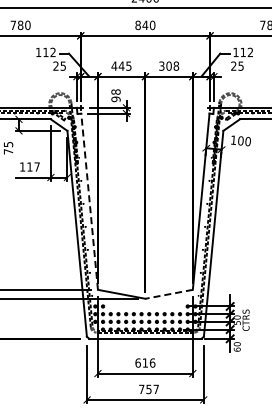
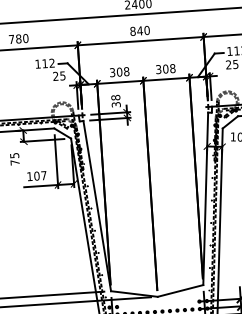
text: (121, 65) -> (119, 71), 445 -> 308
text: (115, 99) -> (115, 104), 98 -> 38
text: (29, 166) -> (36, 175), 117 -> 107
line: (89, 201) -> (97, 205), dashed -> solid
line: (168, 294) -> (179, 291), dashed -> solid

